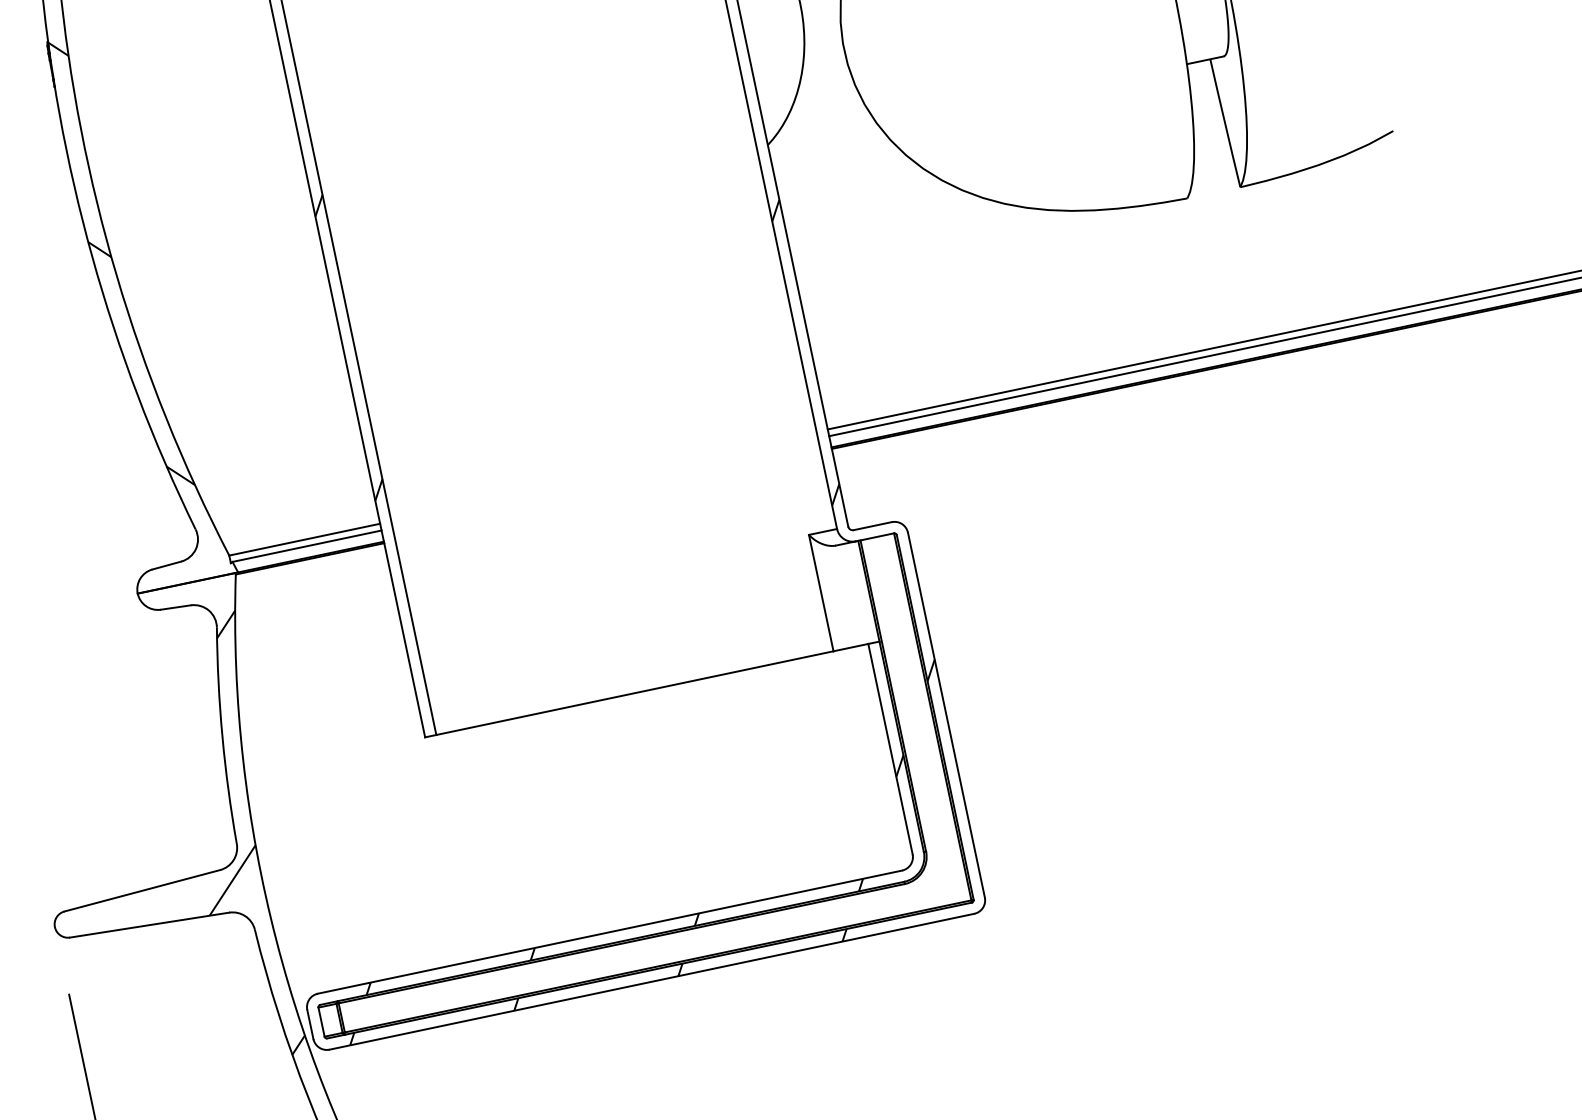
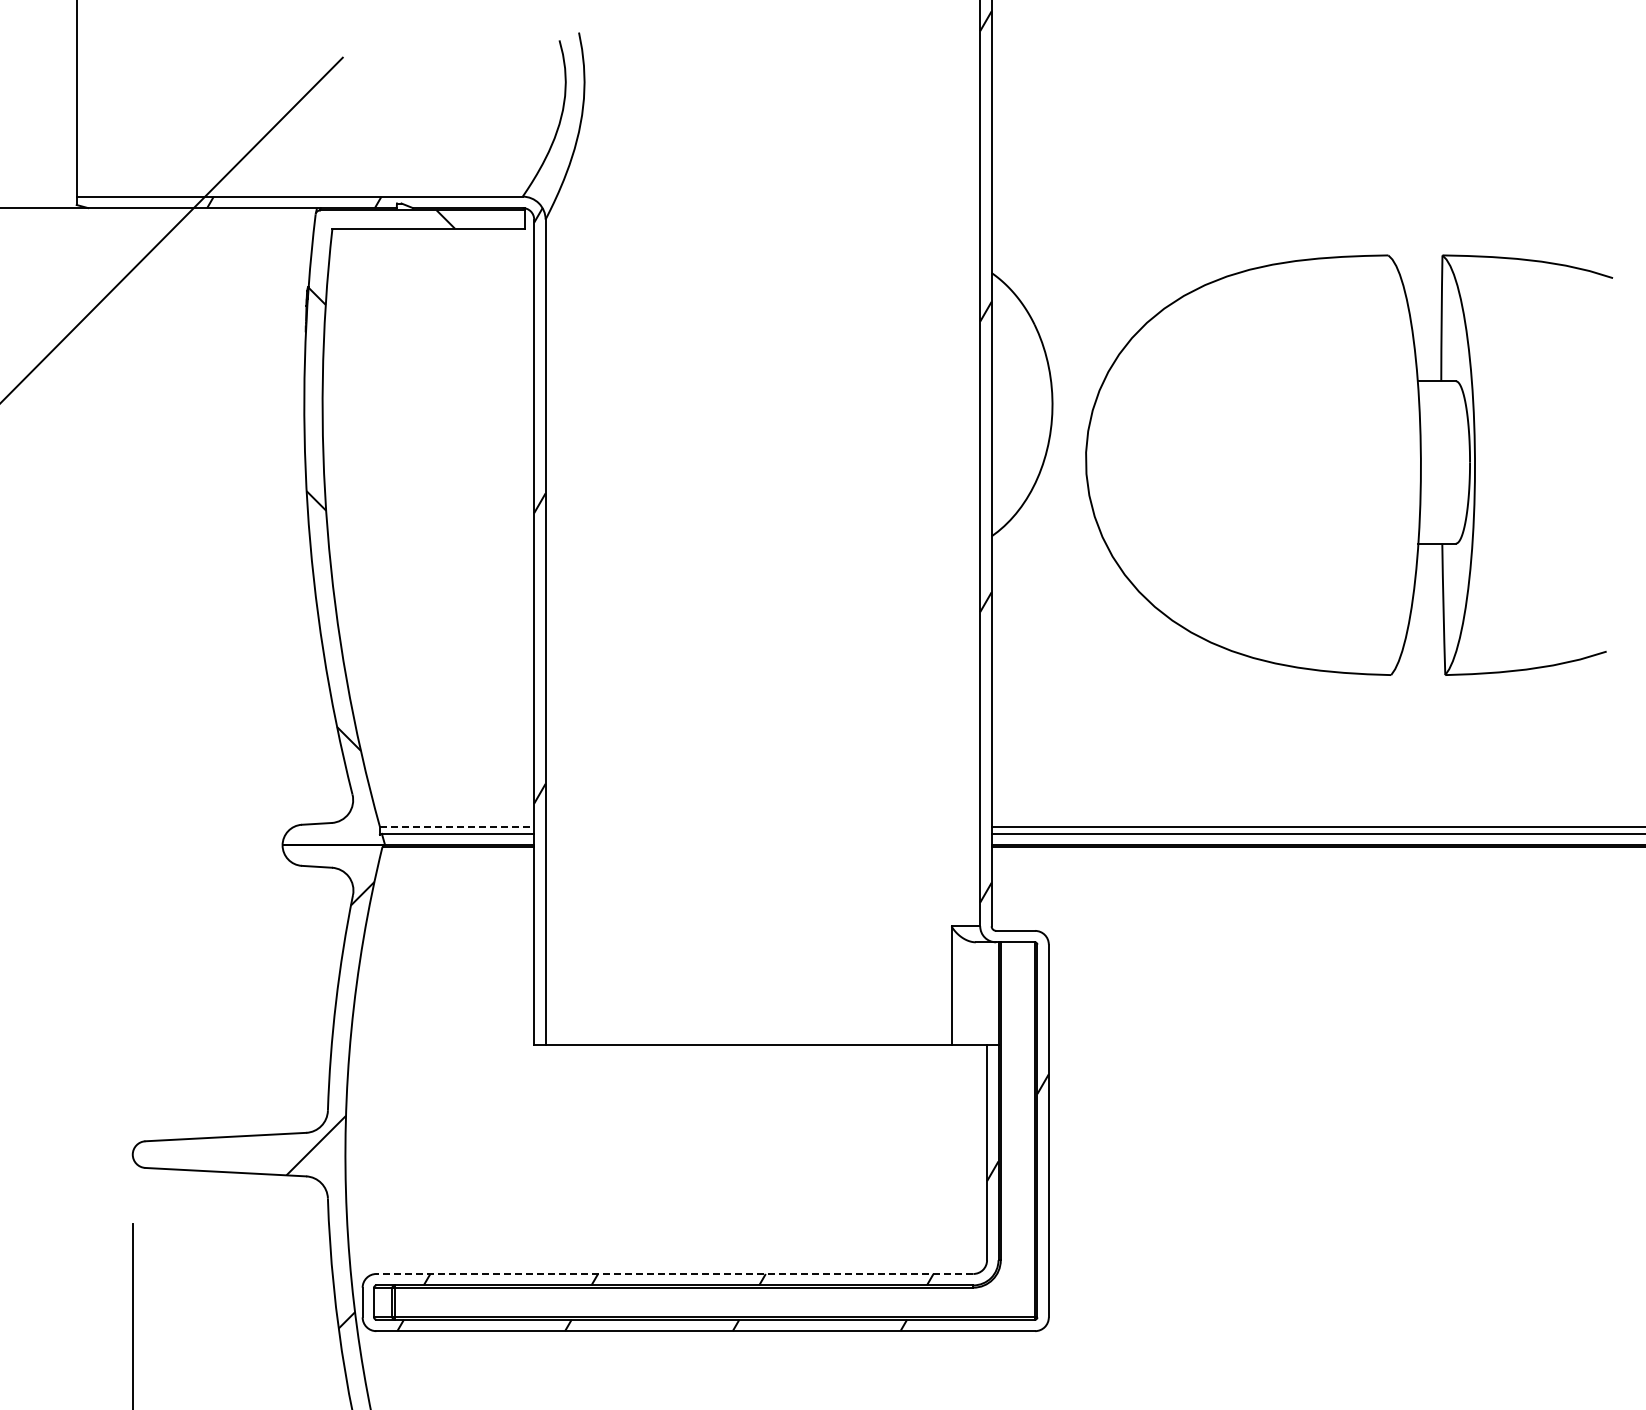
line: (305, 539) -> (457, 826), solid -> dashed
line: (609, 931) -> (674, 1273), solid -> dashed

